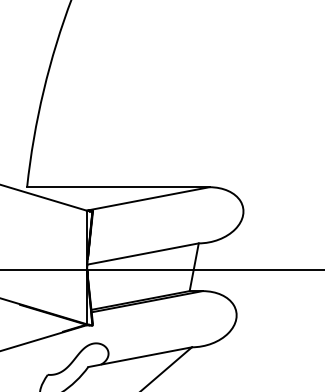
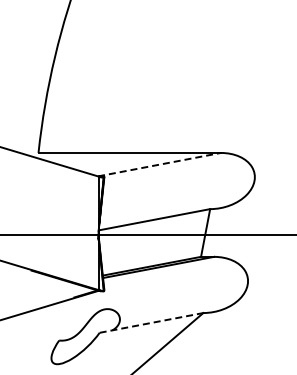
line: (148, 198) -> (159, 164), solid -> dashed
line: (140, 357) -> (151, 323), solid -> dashed

